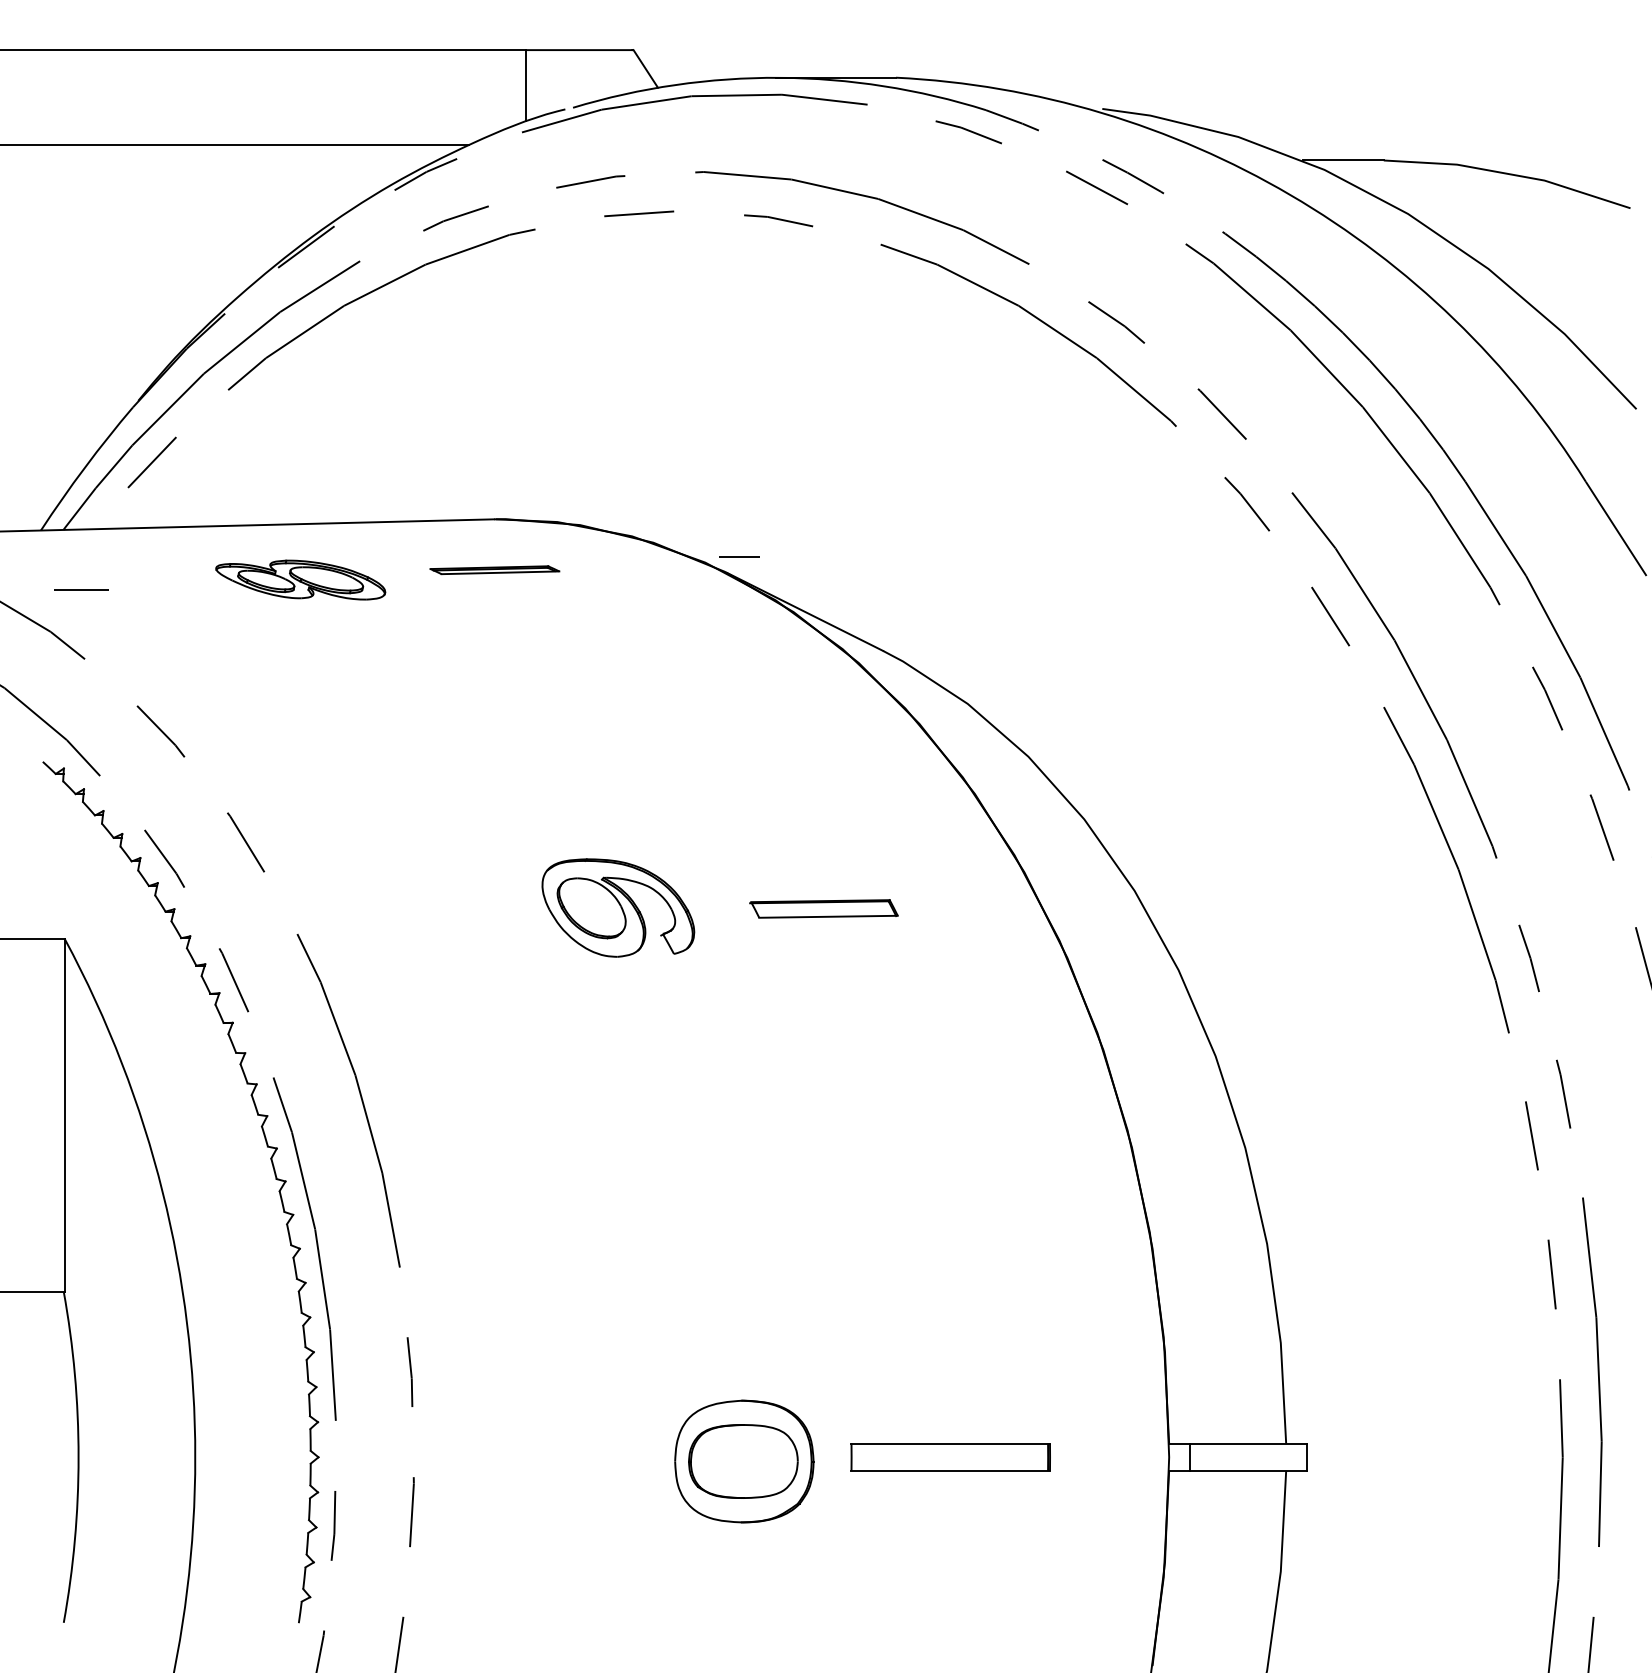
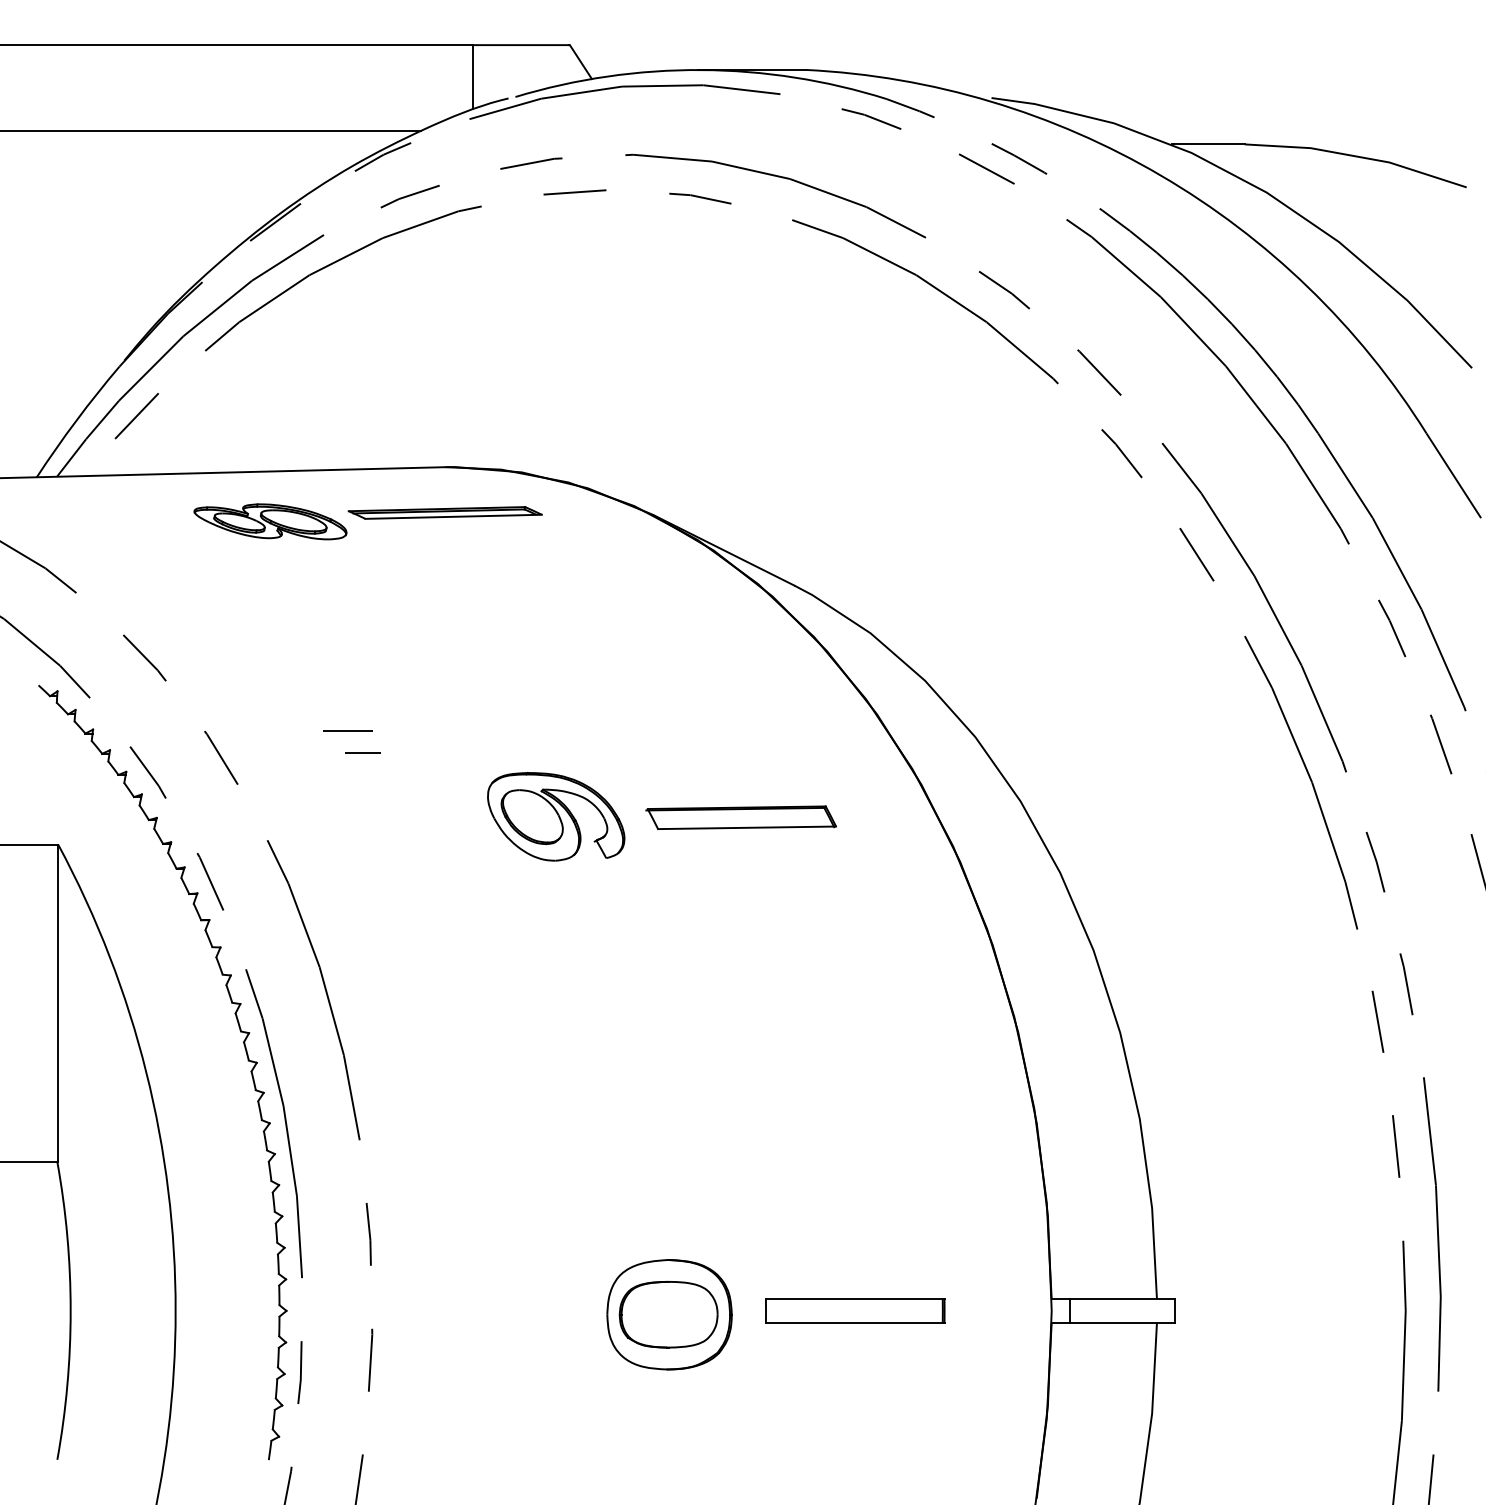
line: (738, 556) -> (362, 752), moved
part: (494, 569) -> (444, 512), size x1.67
line: (80, 589) -> (347, 730), moved
part: (823, 908) -> (740, 817), size x1.43

